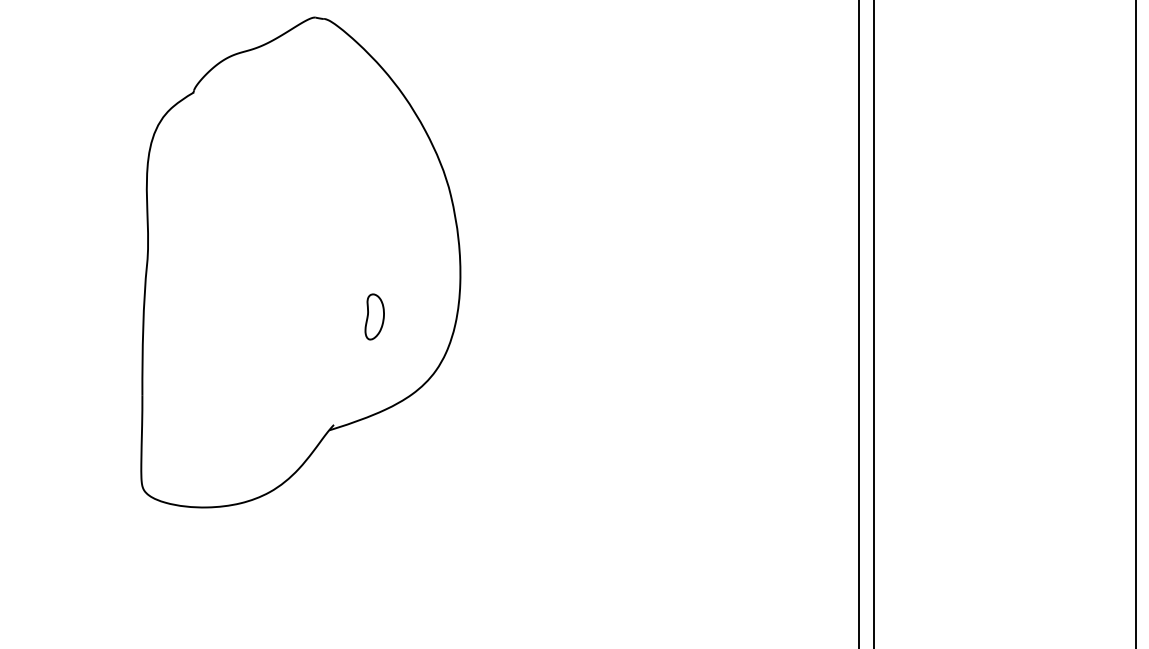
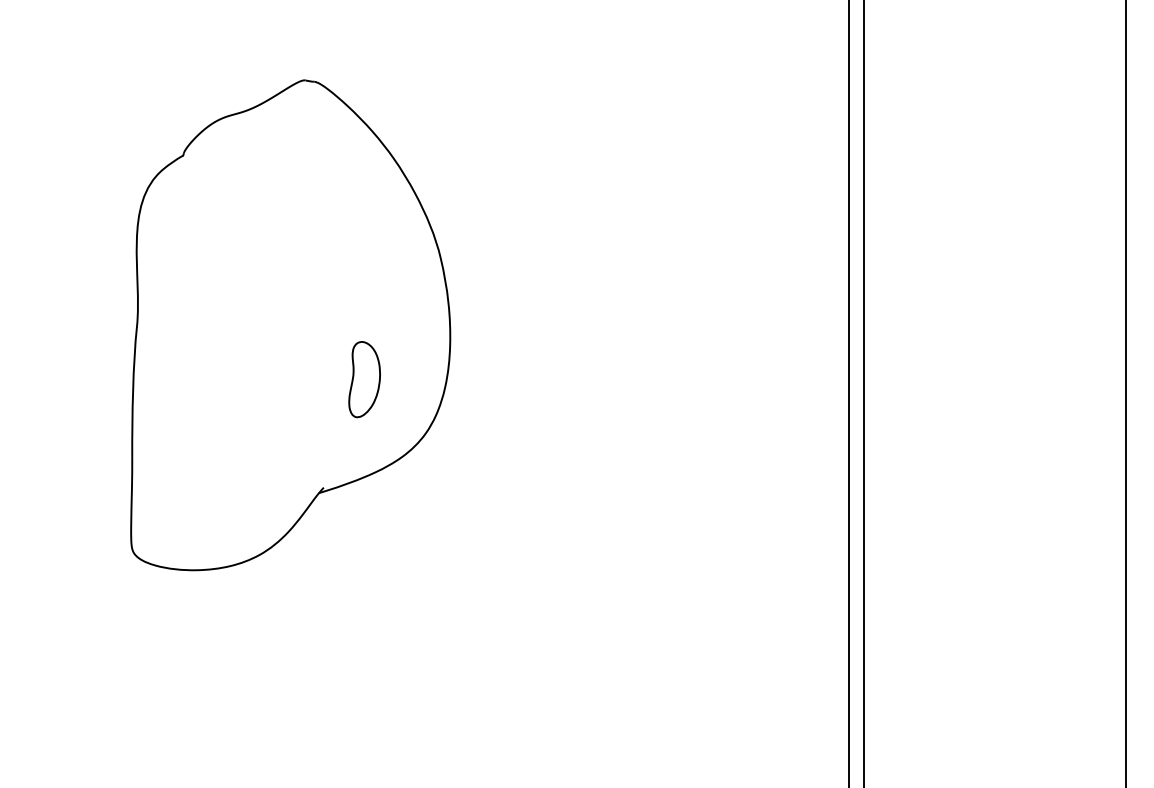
part: (374, 316) -> (364, 379), size x1.67

